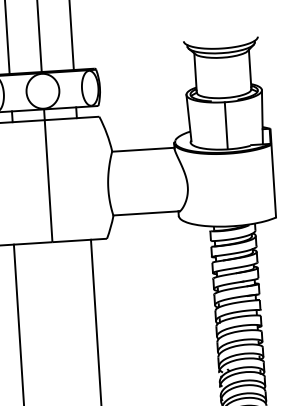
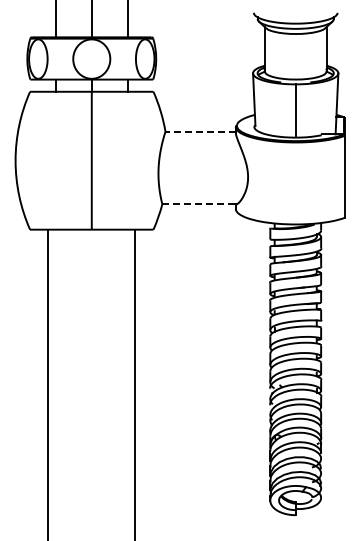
line: (143, 150) -> (200, 132), solid -> dashed
line: (146, 213) -> (199, 203), solid -> dashed

